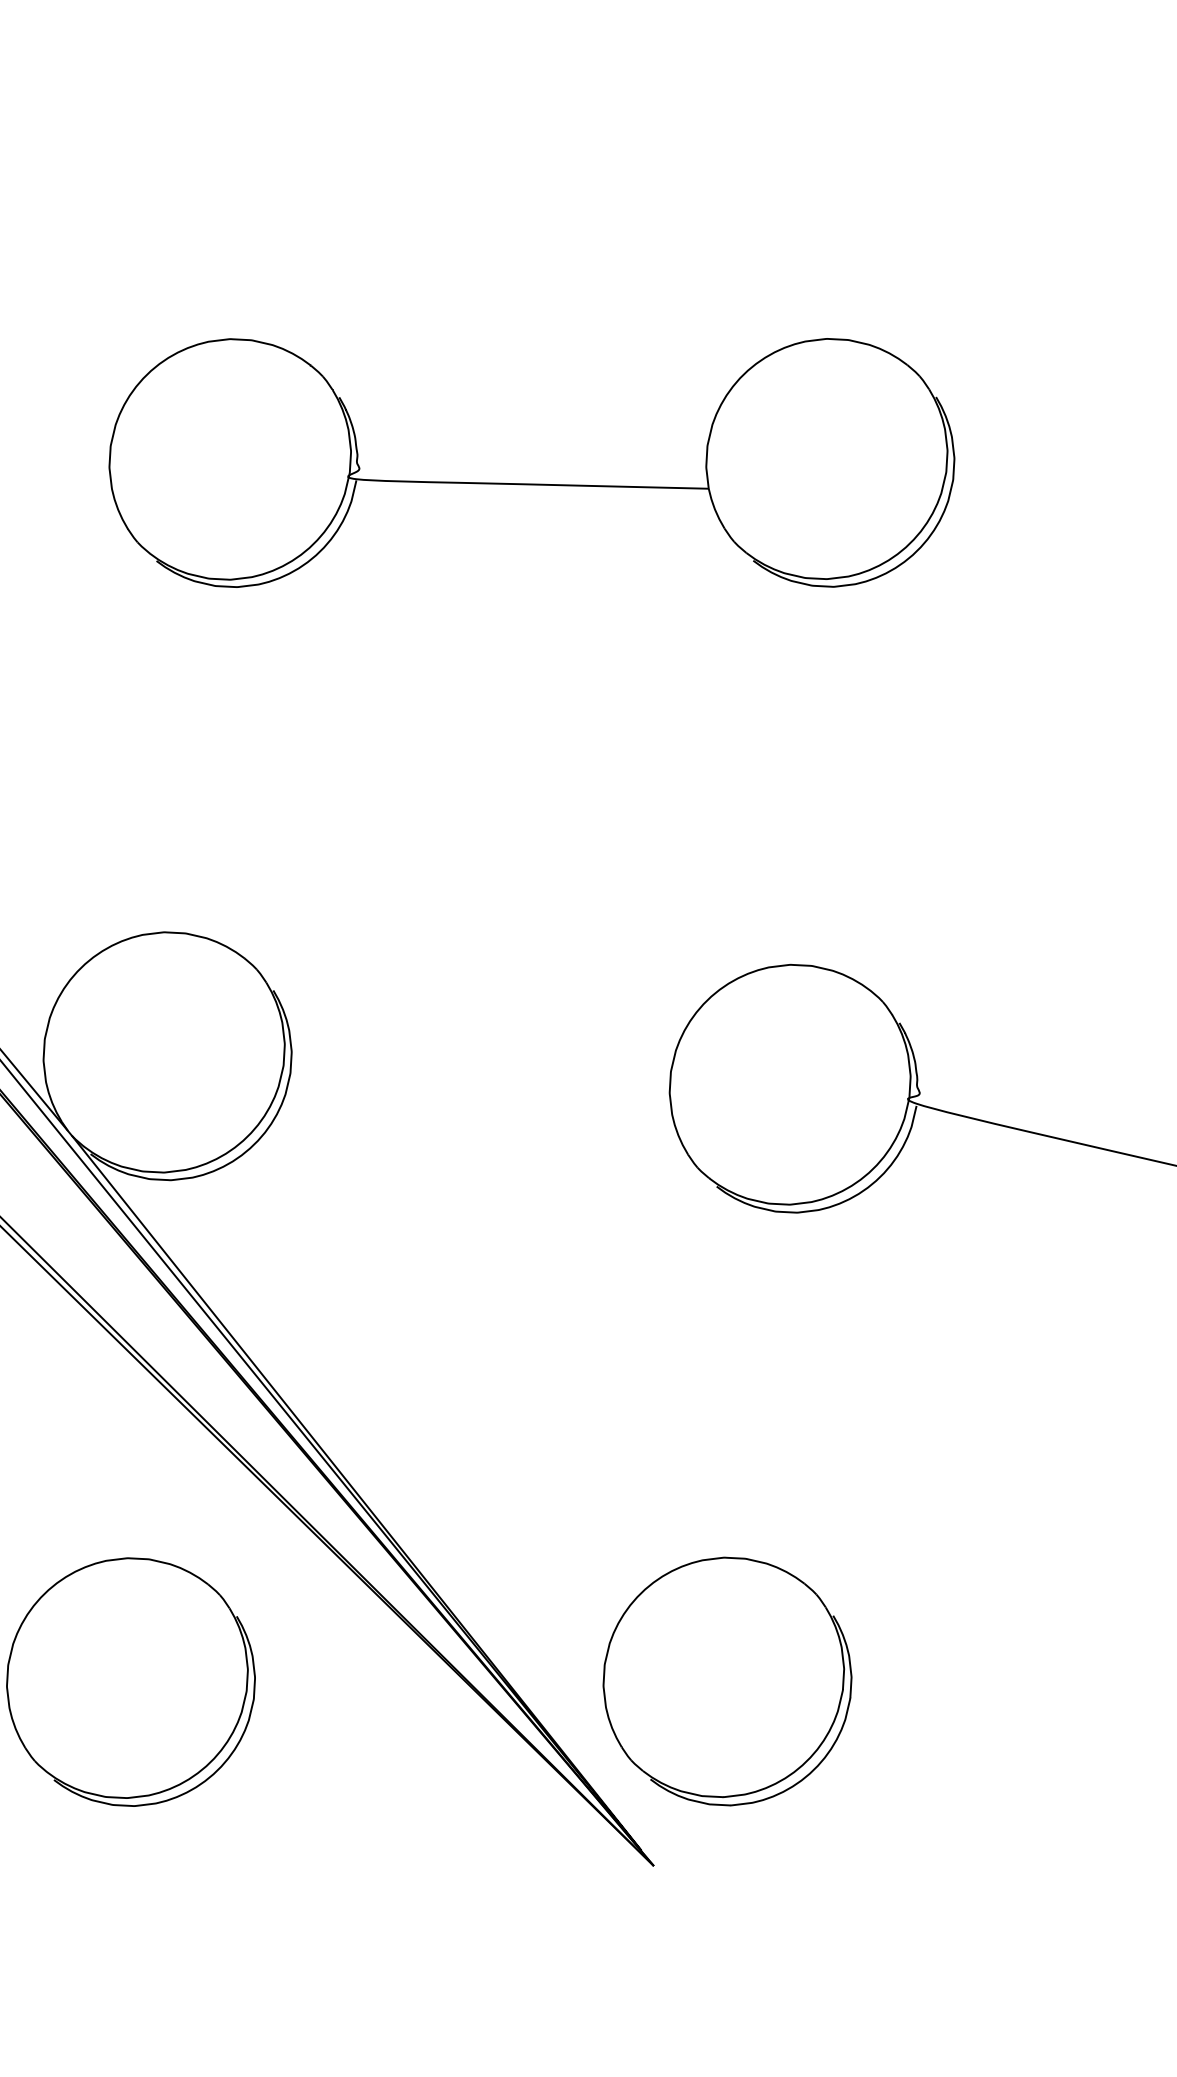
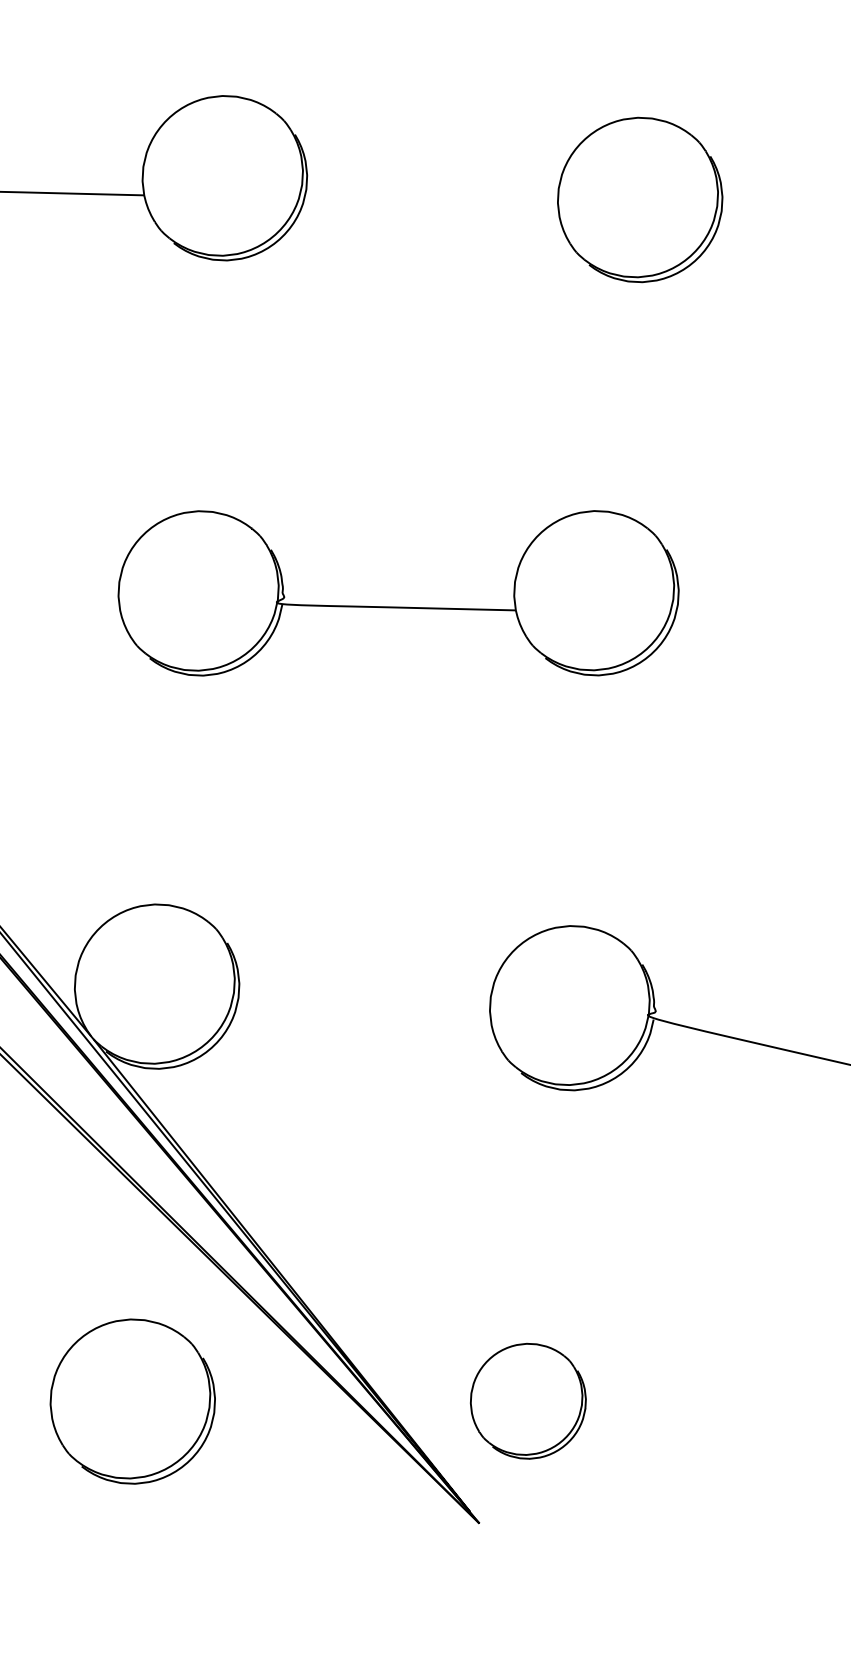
part: (727, 1681) -> (528, 1401), size x0.7

